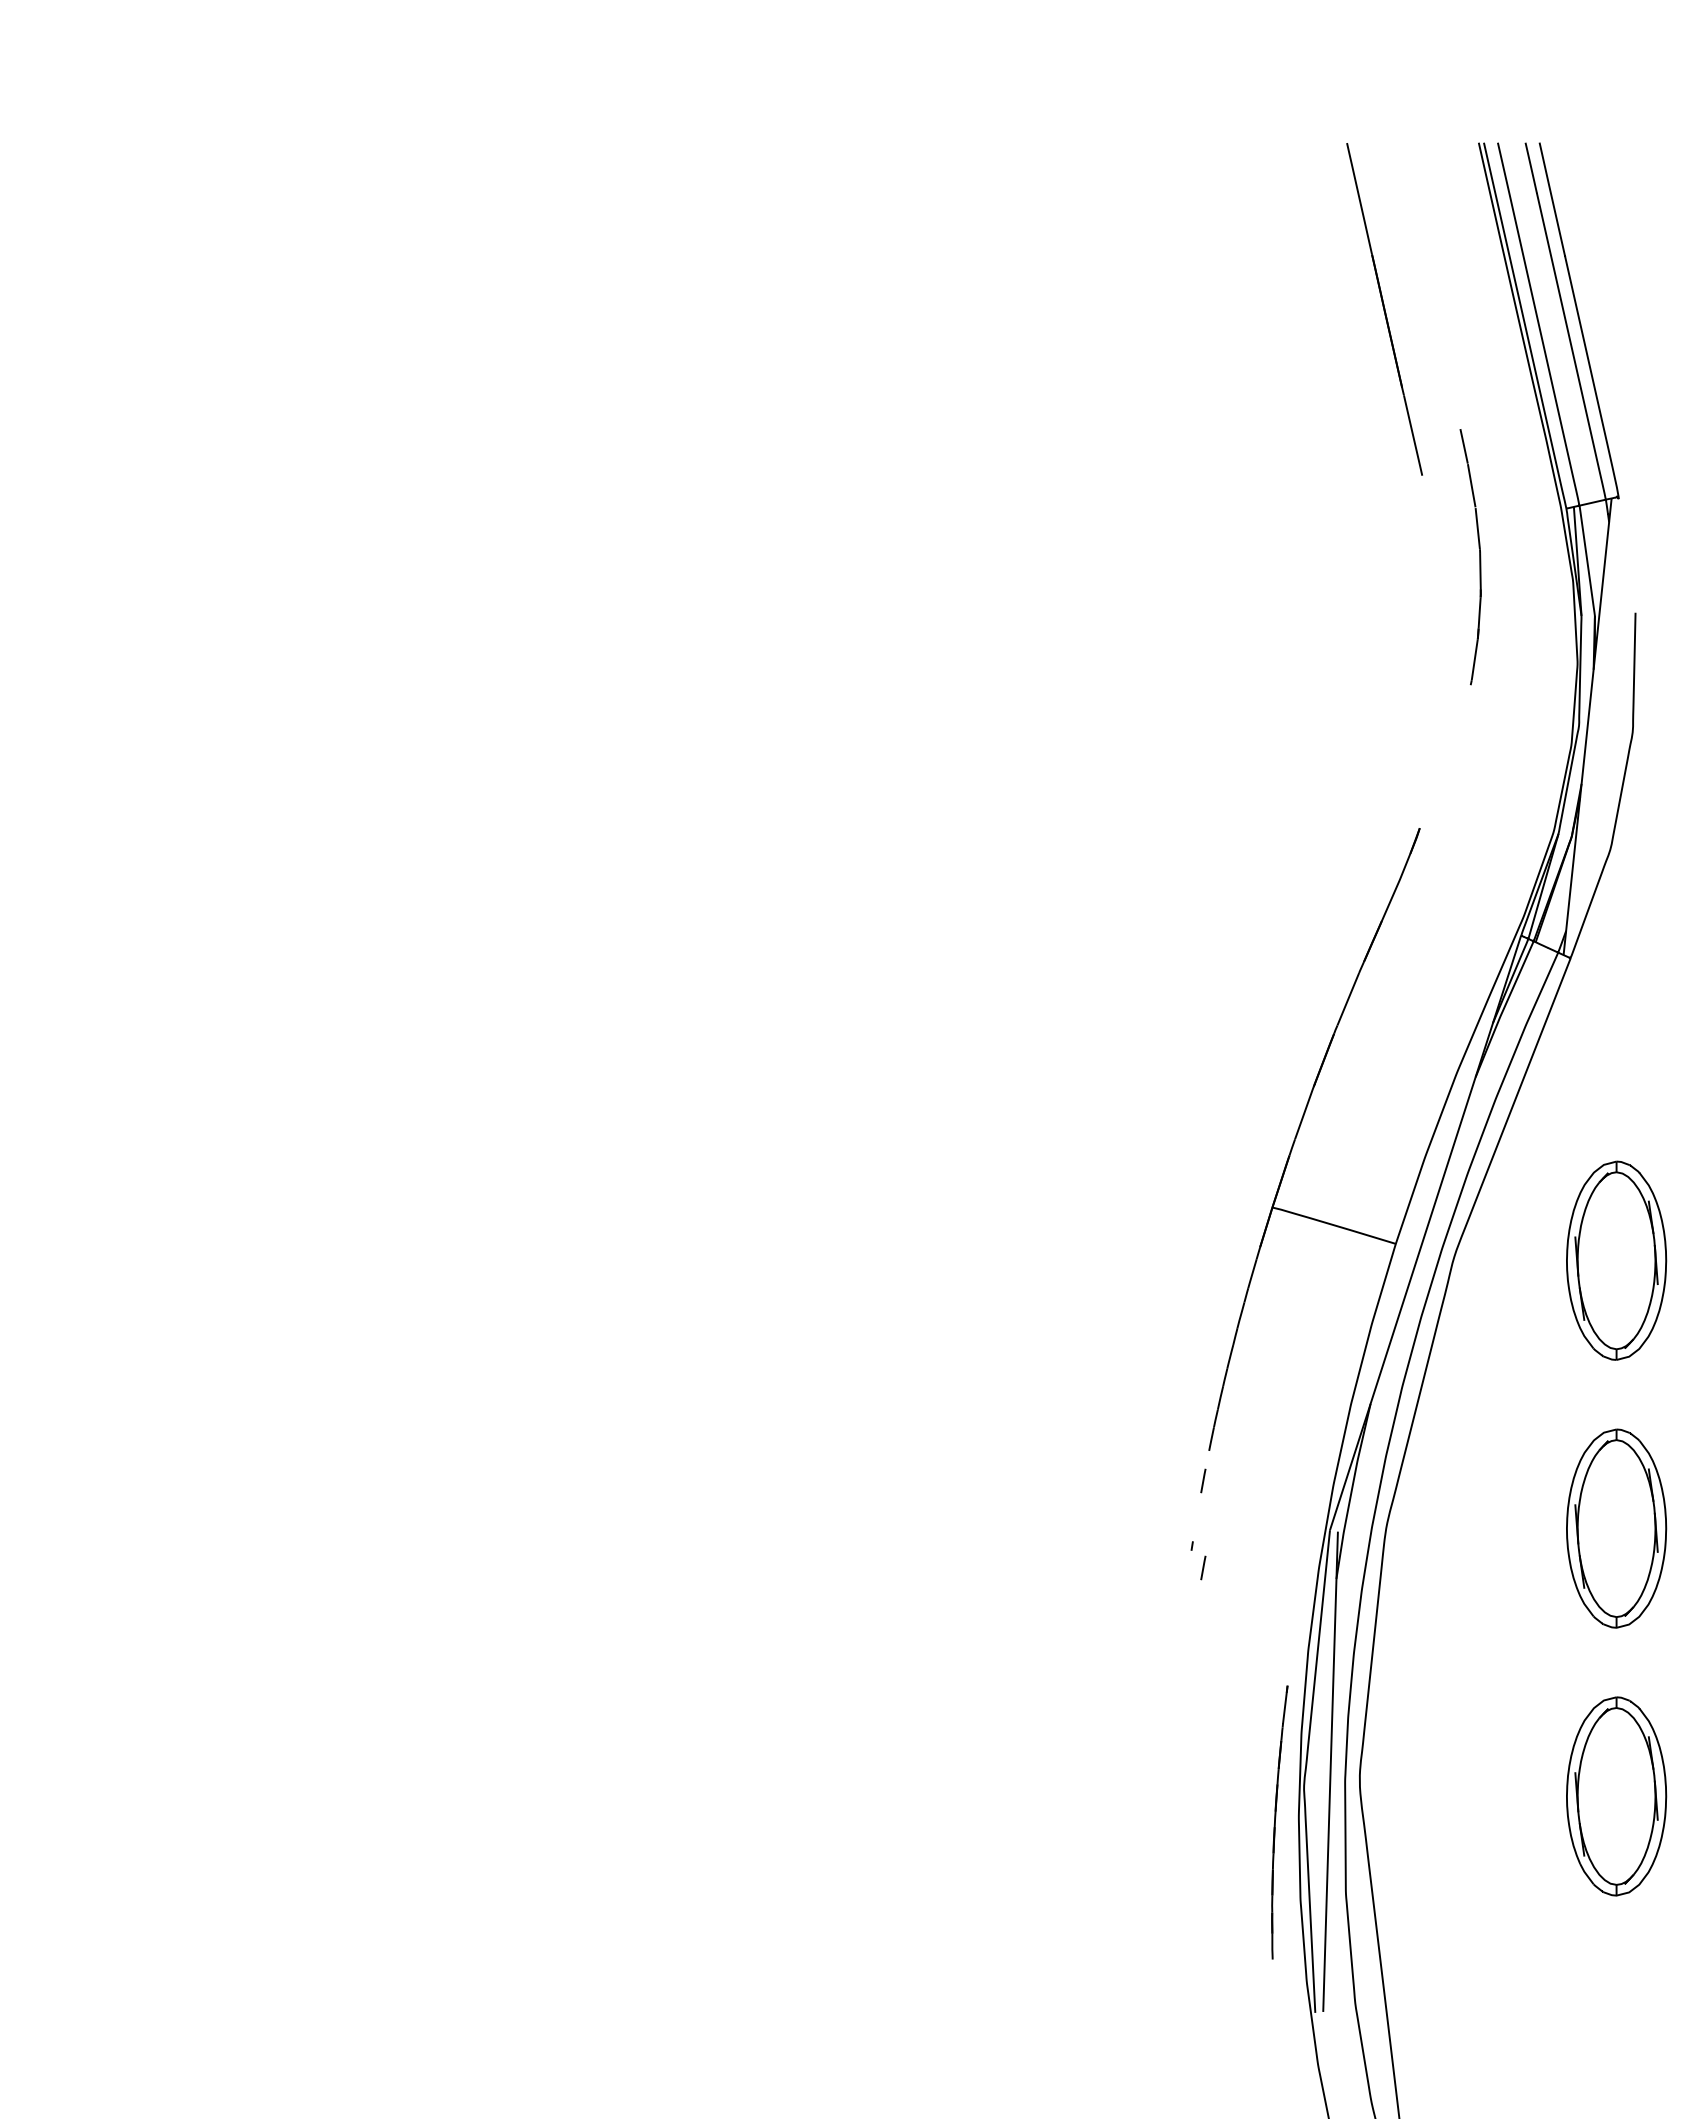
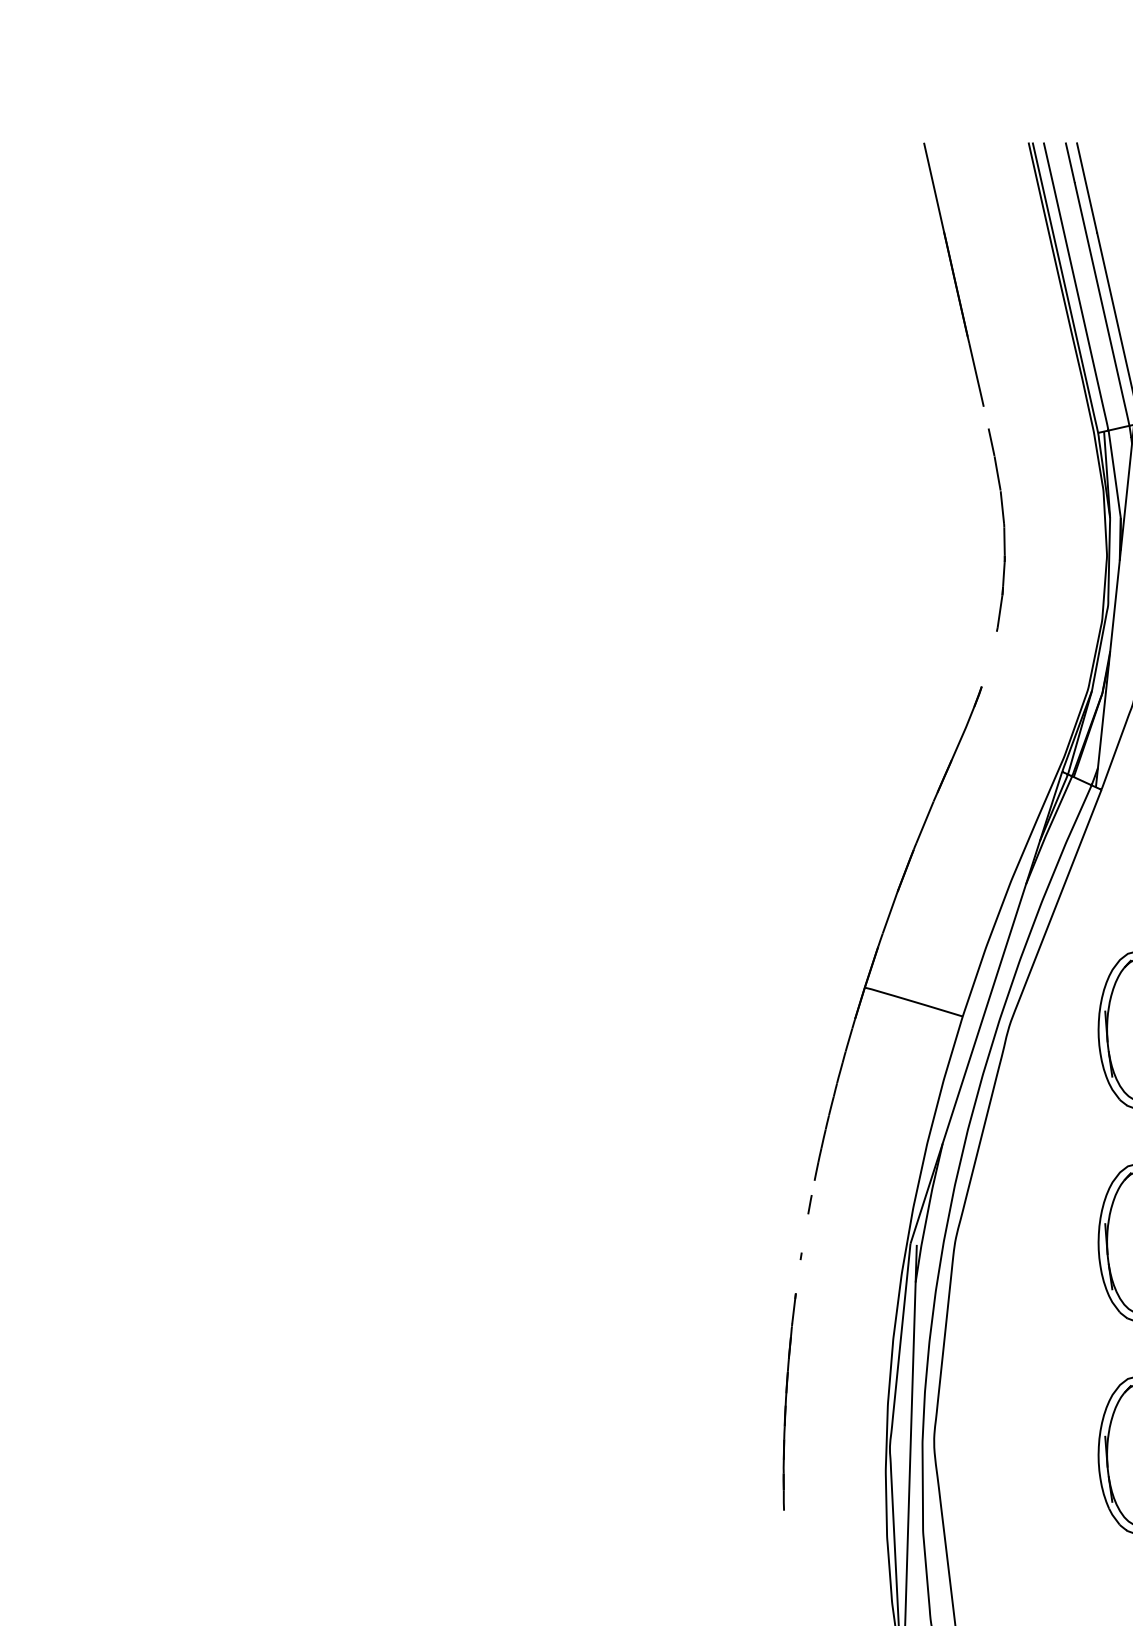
part: (1479, 557) -> (1003, 530), moved
line: (1203, 1567) -> (810, 1273), removed
part: (1279, 1822) -> (789, 1401), moved

